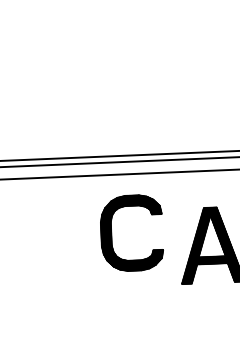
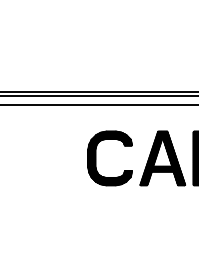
part: (112, 234) -> (96, 158), moved

